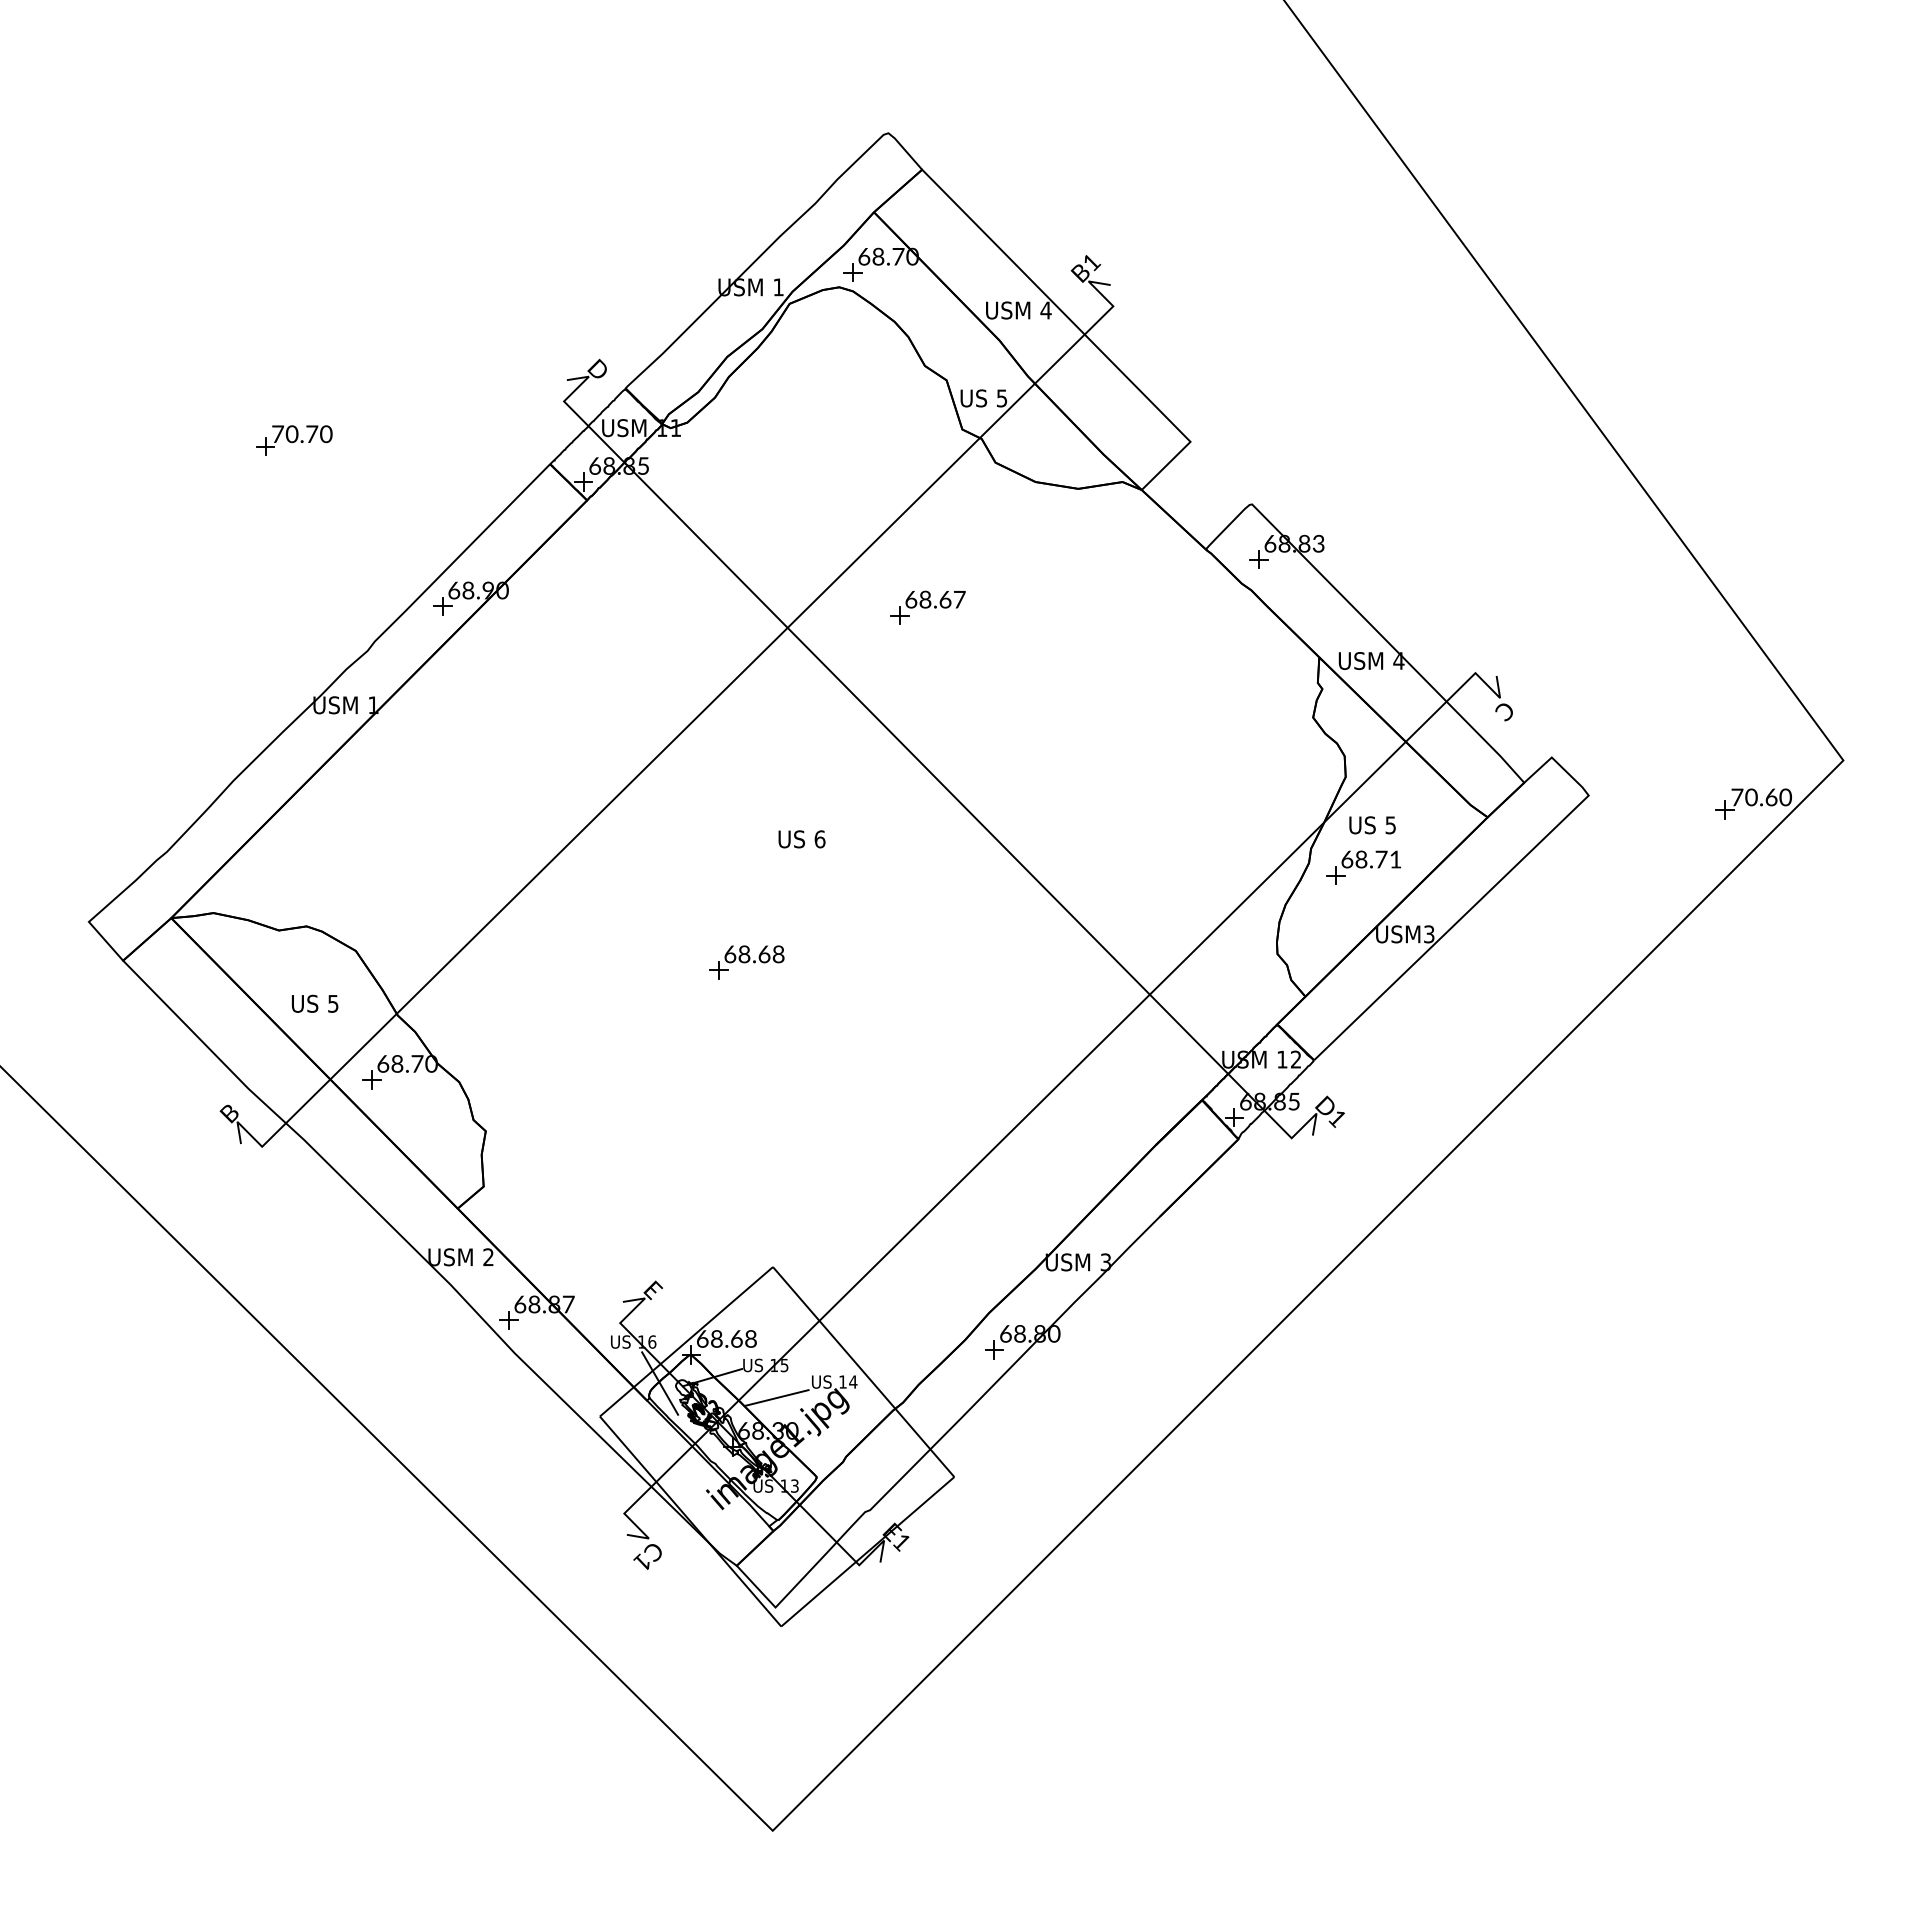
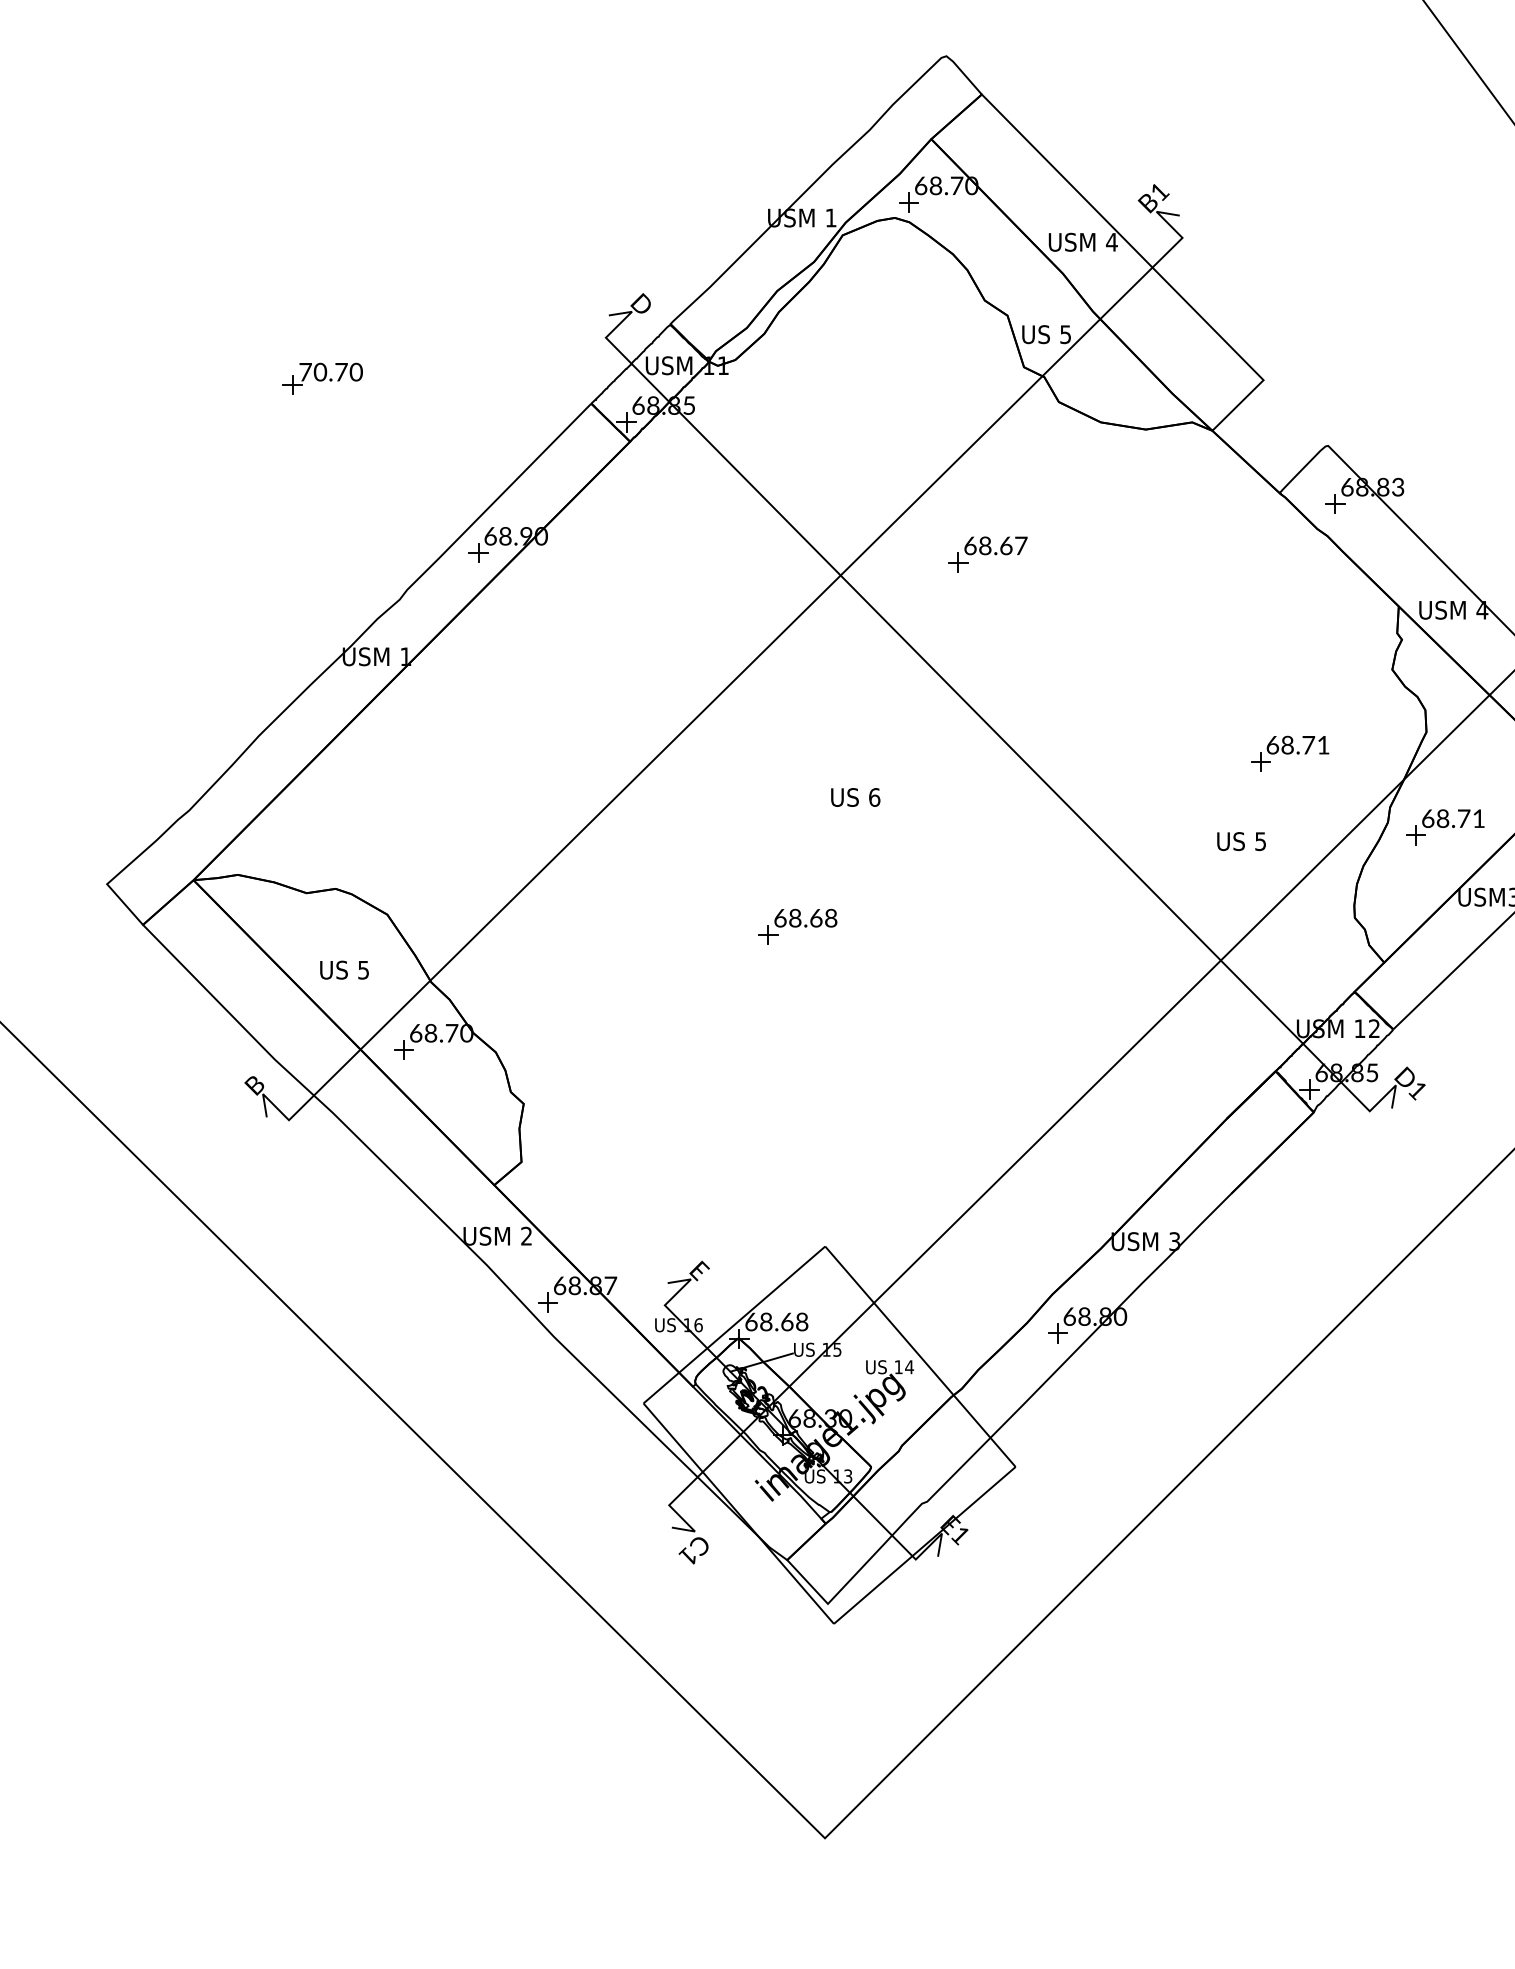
part: (1215, 797) -> (1289, 753), added
text: (1372, 825) -> (1241, 841), moved
line: (660, 1383) -> (707, 1368), removed
line: (776, 1397) -> (828, 1383), removed

